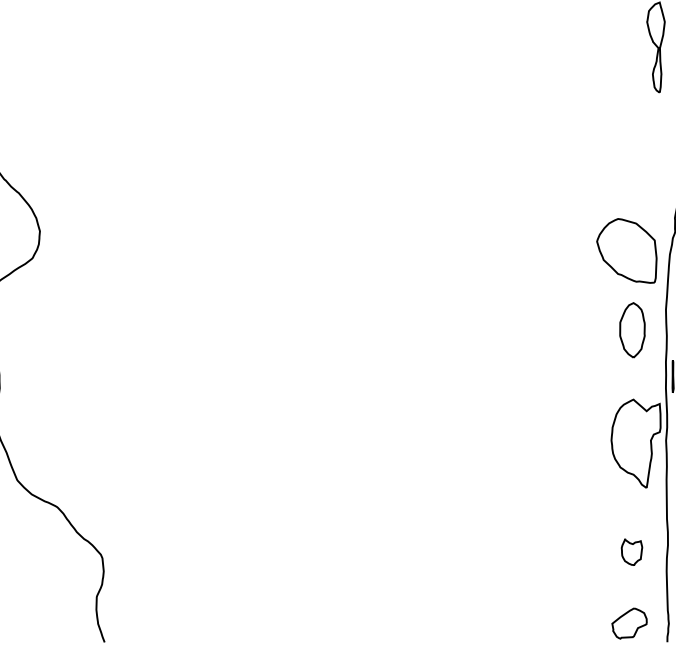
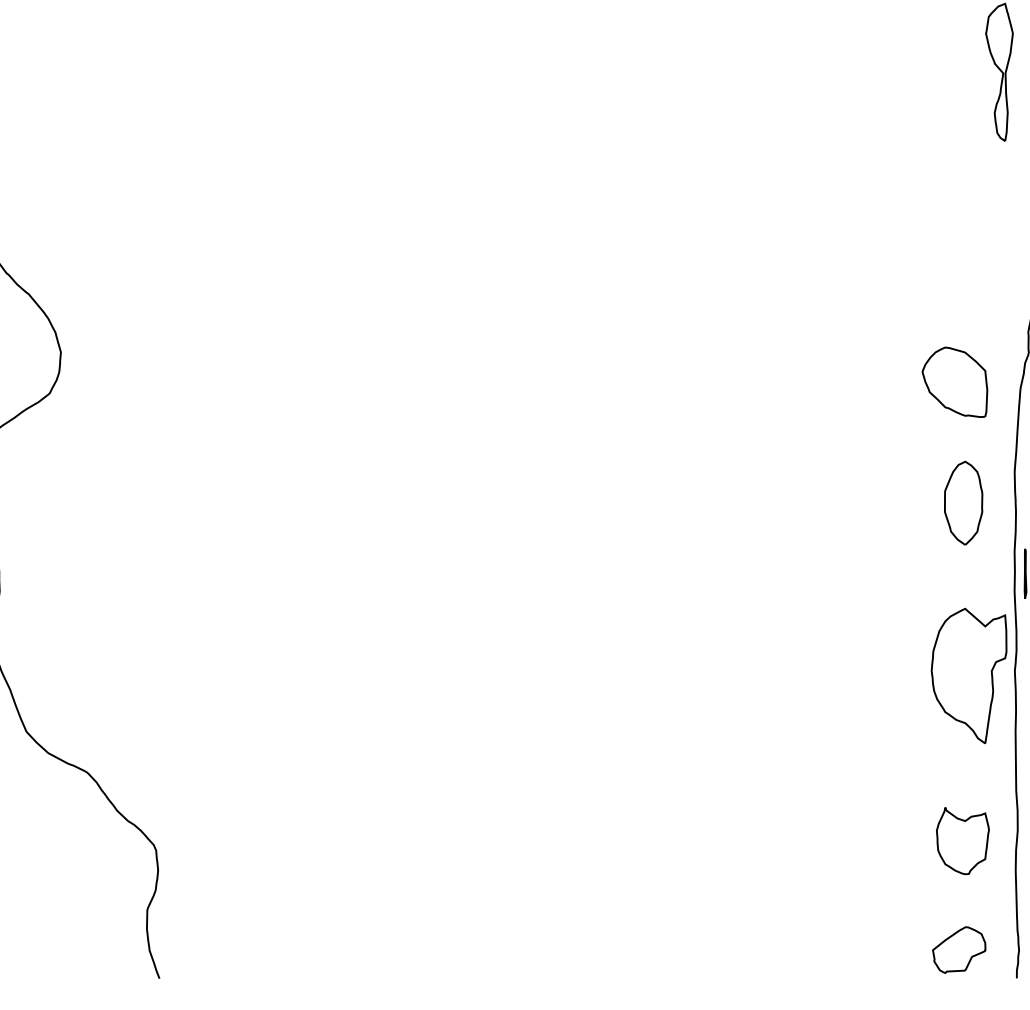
part: (626, 250) -> (954, 381), size x0.71
part: (631, 551) -> (962, 840), size x1.67

